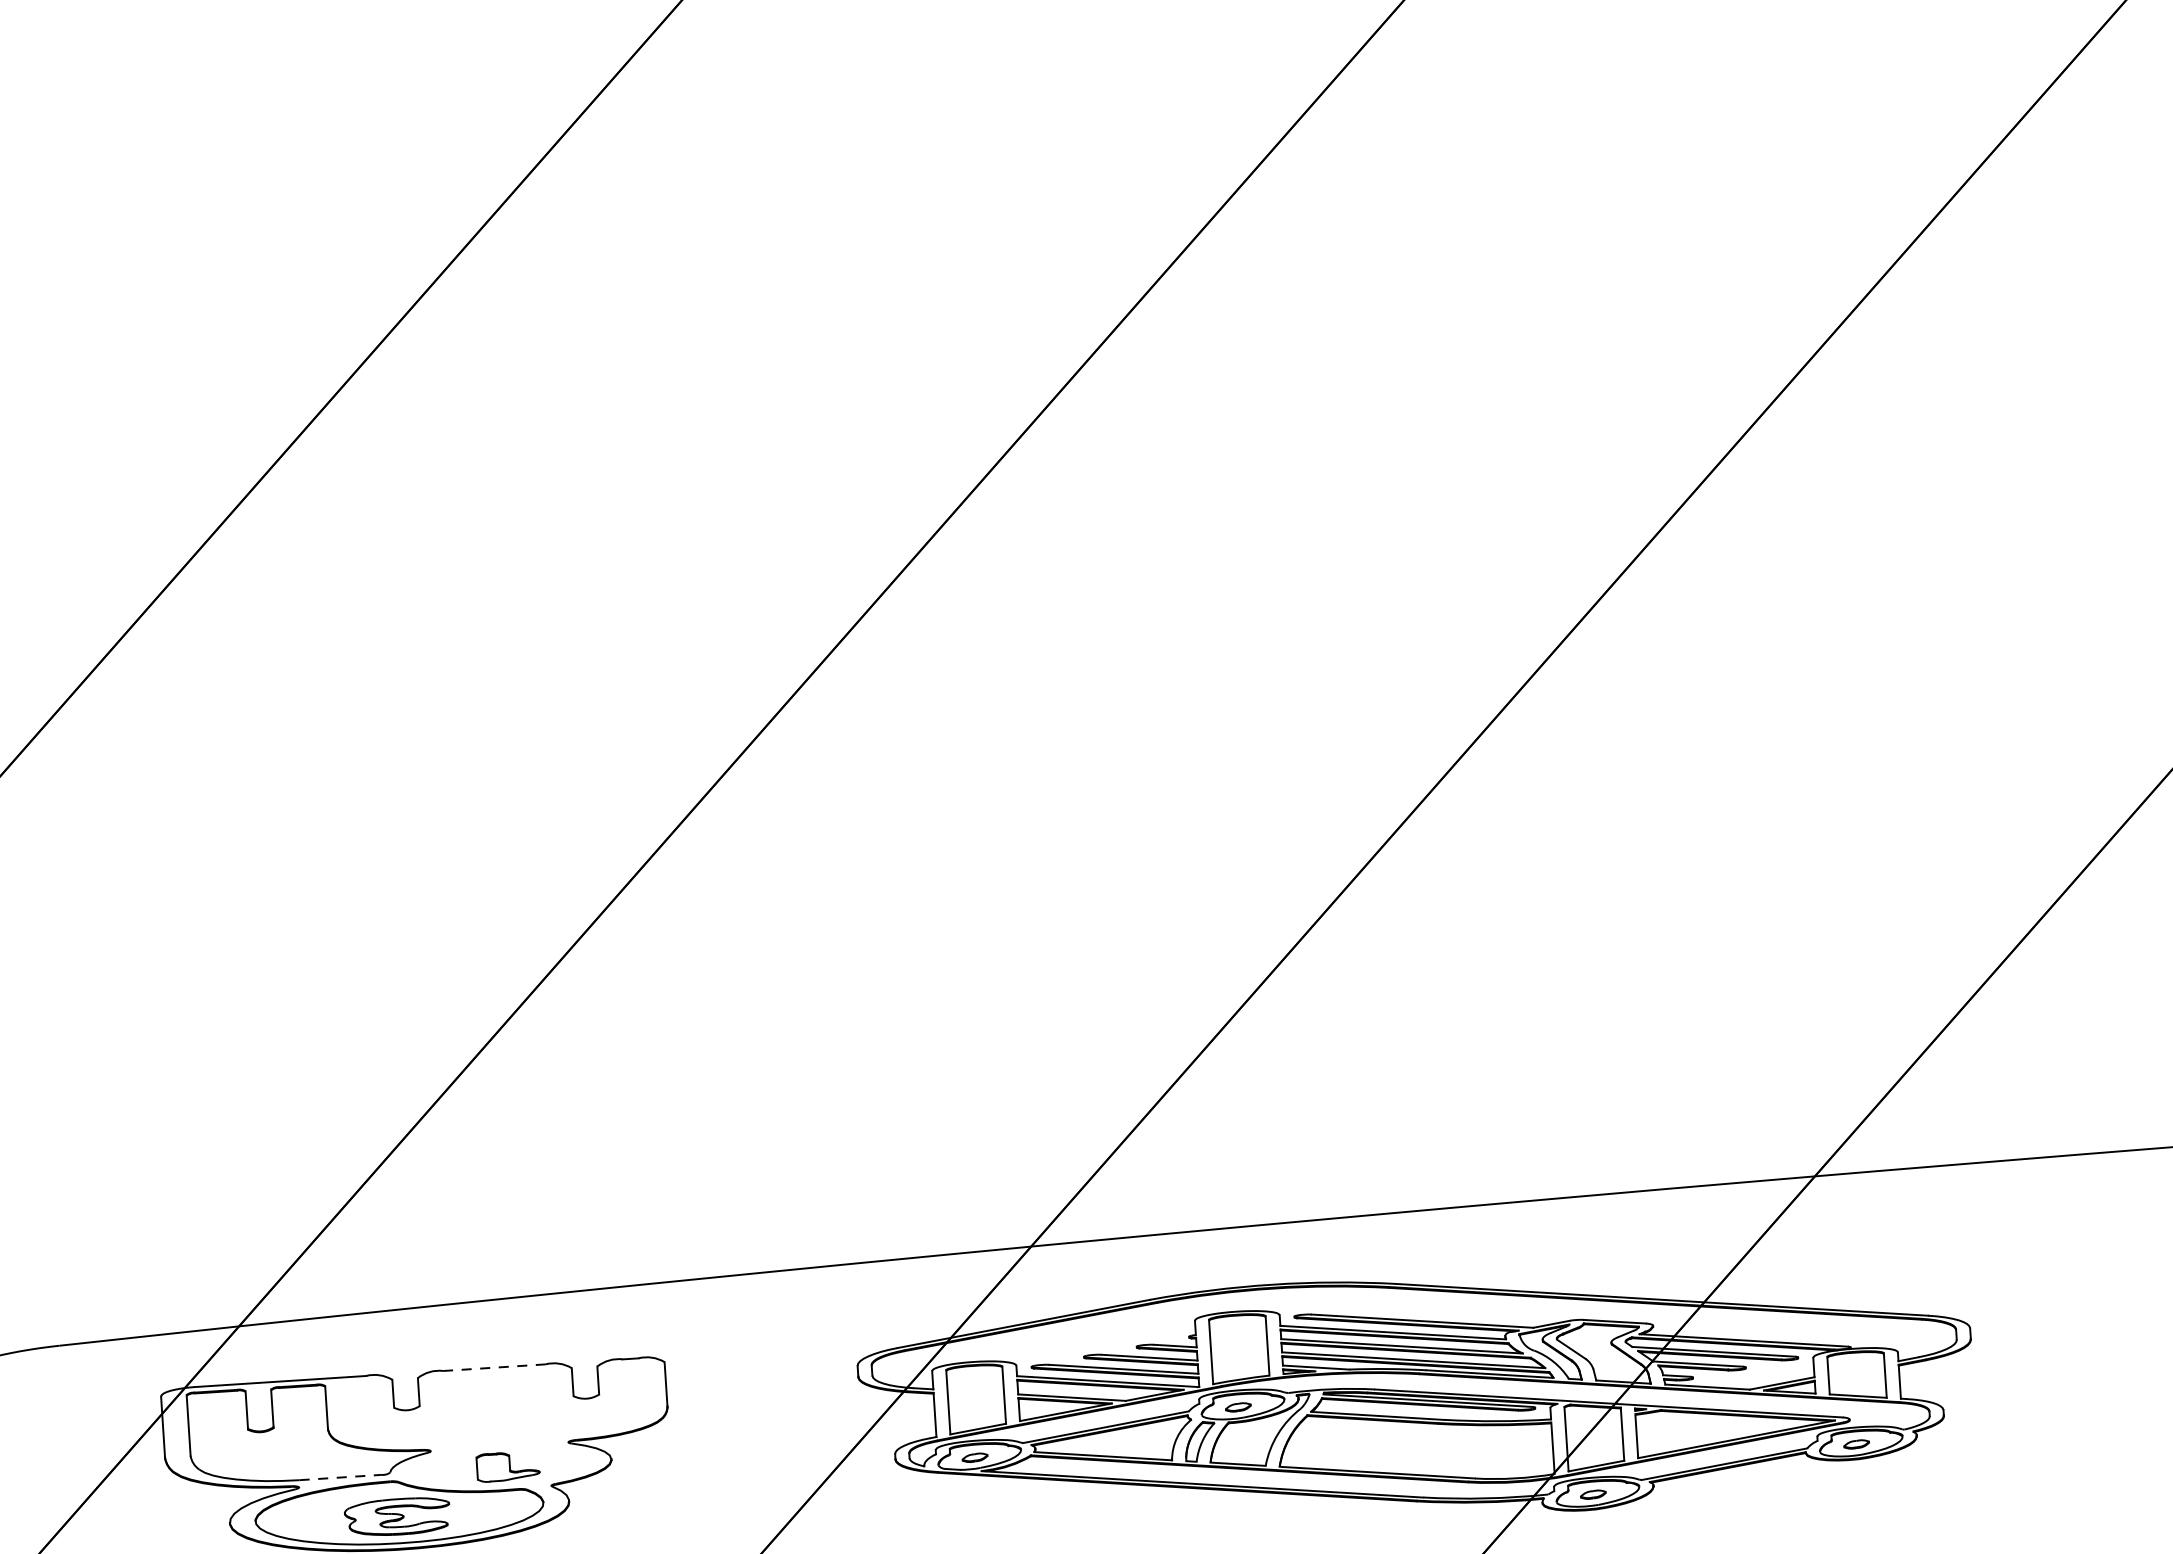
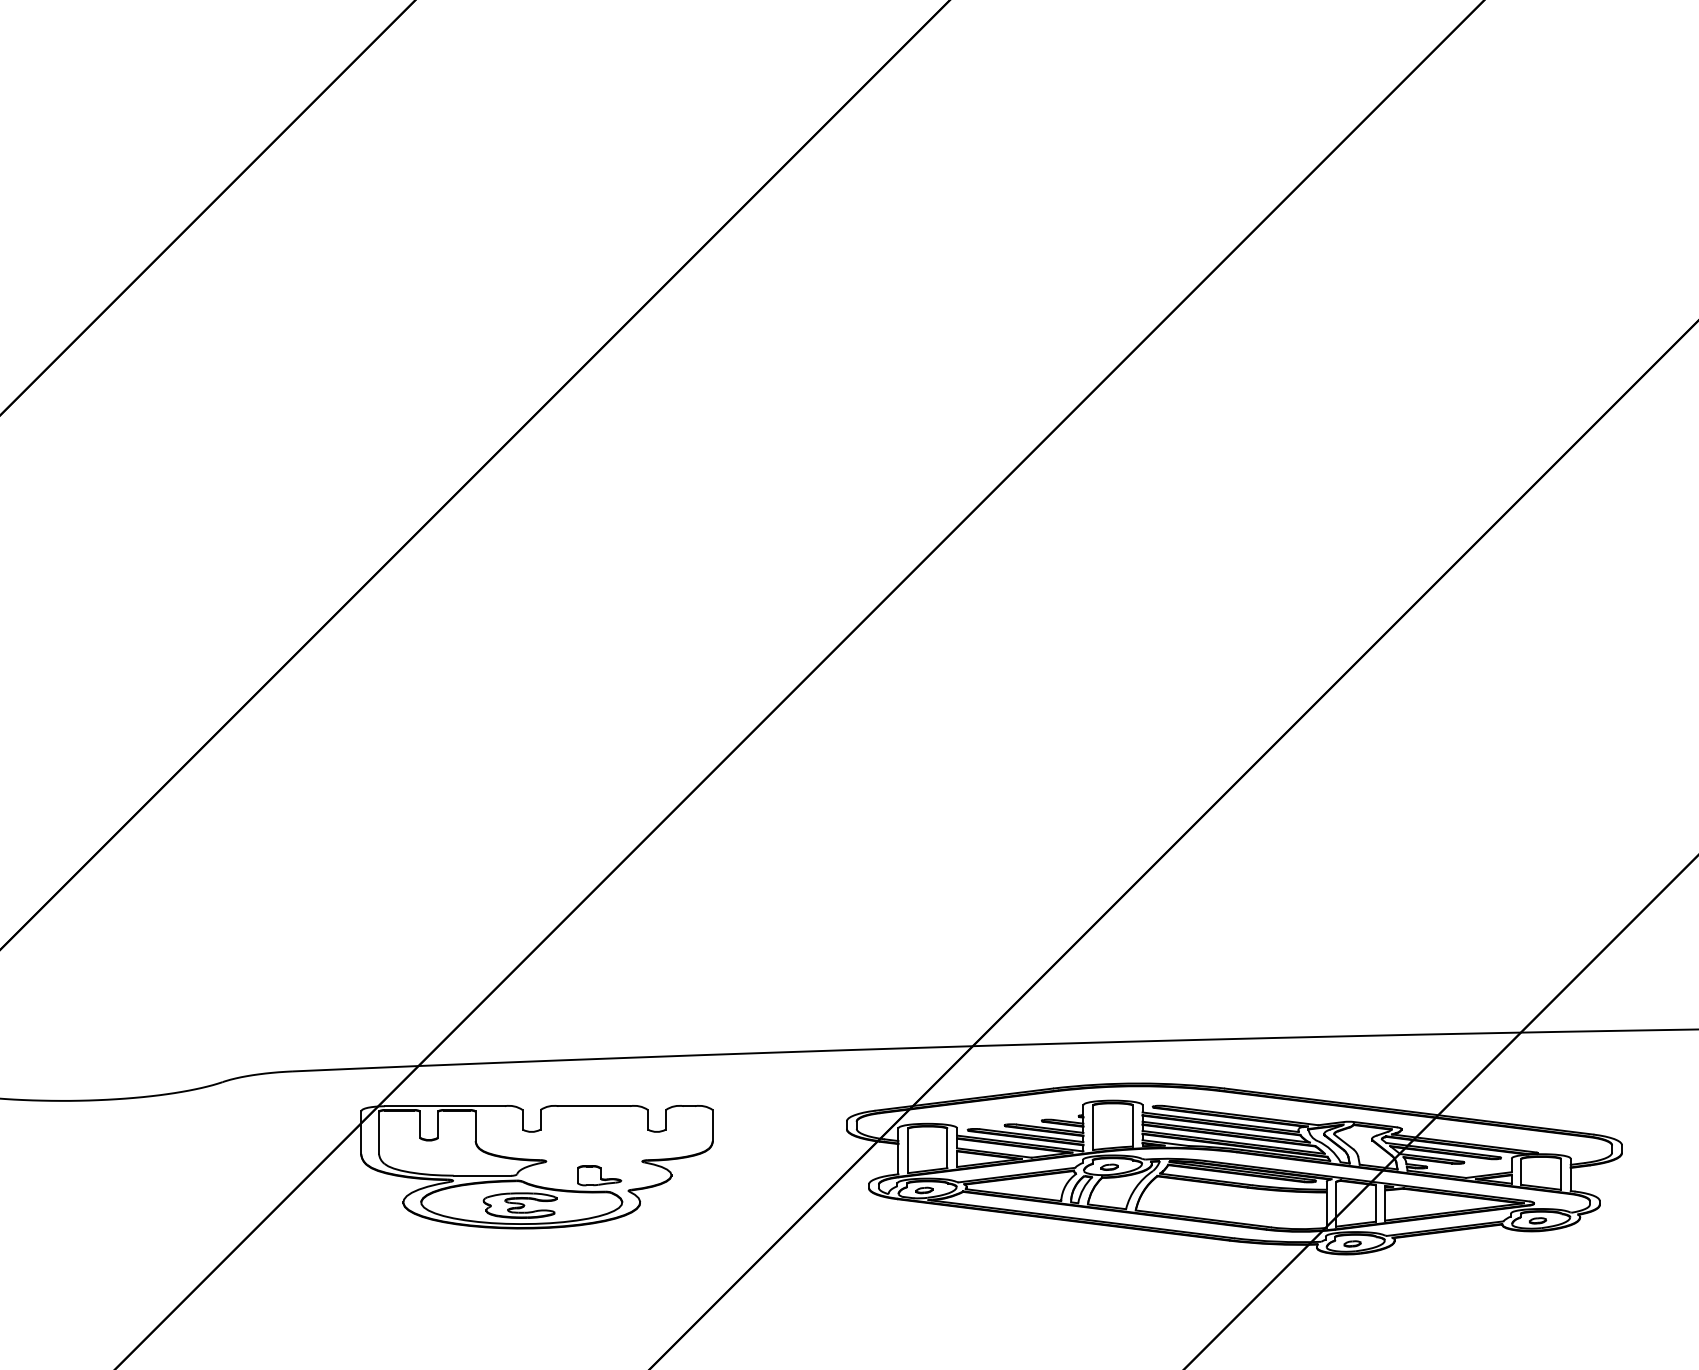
line: (494, 1368) -> (594, 1106), dashed -> solid
line: (340, 1477) -> (482, 1175), dashed -> solid

